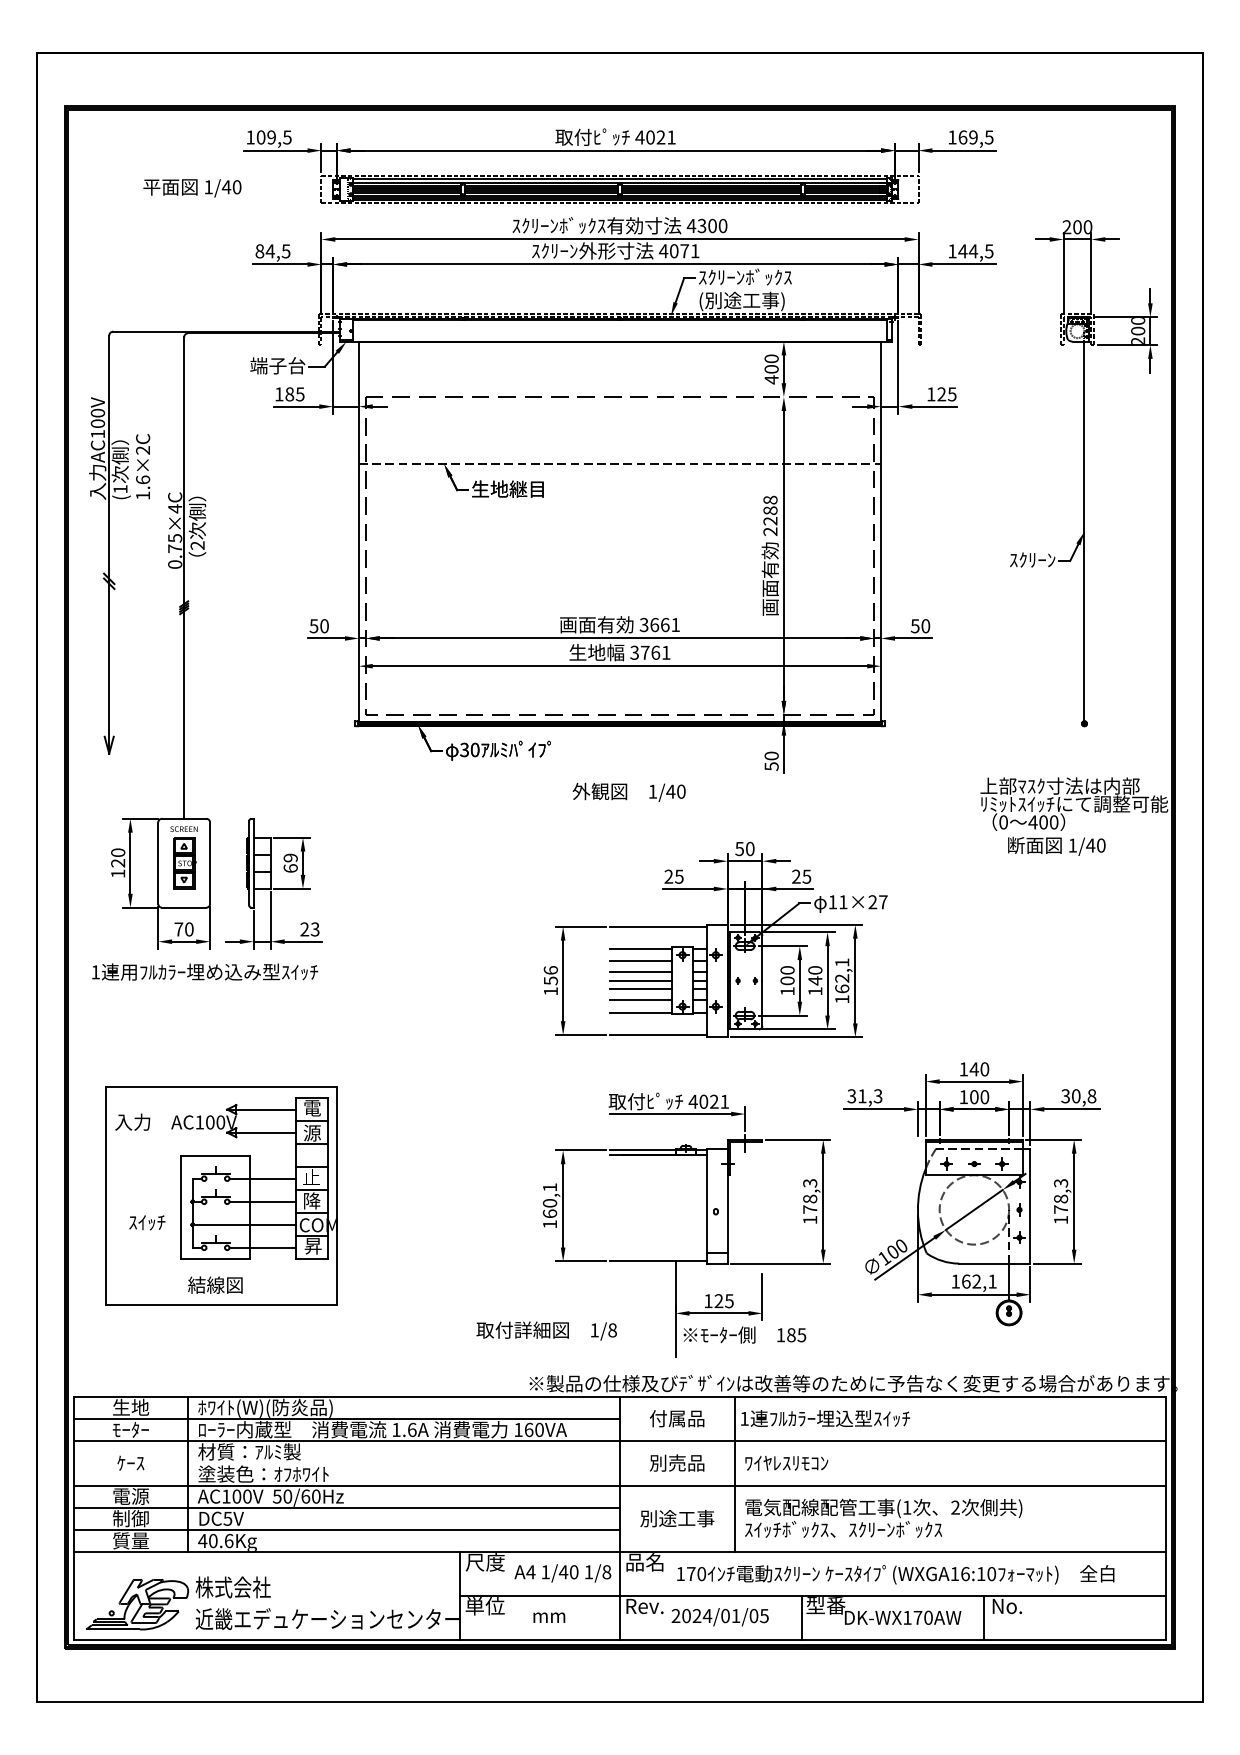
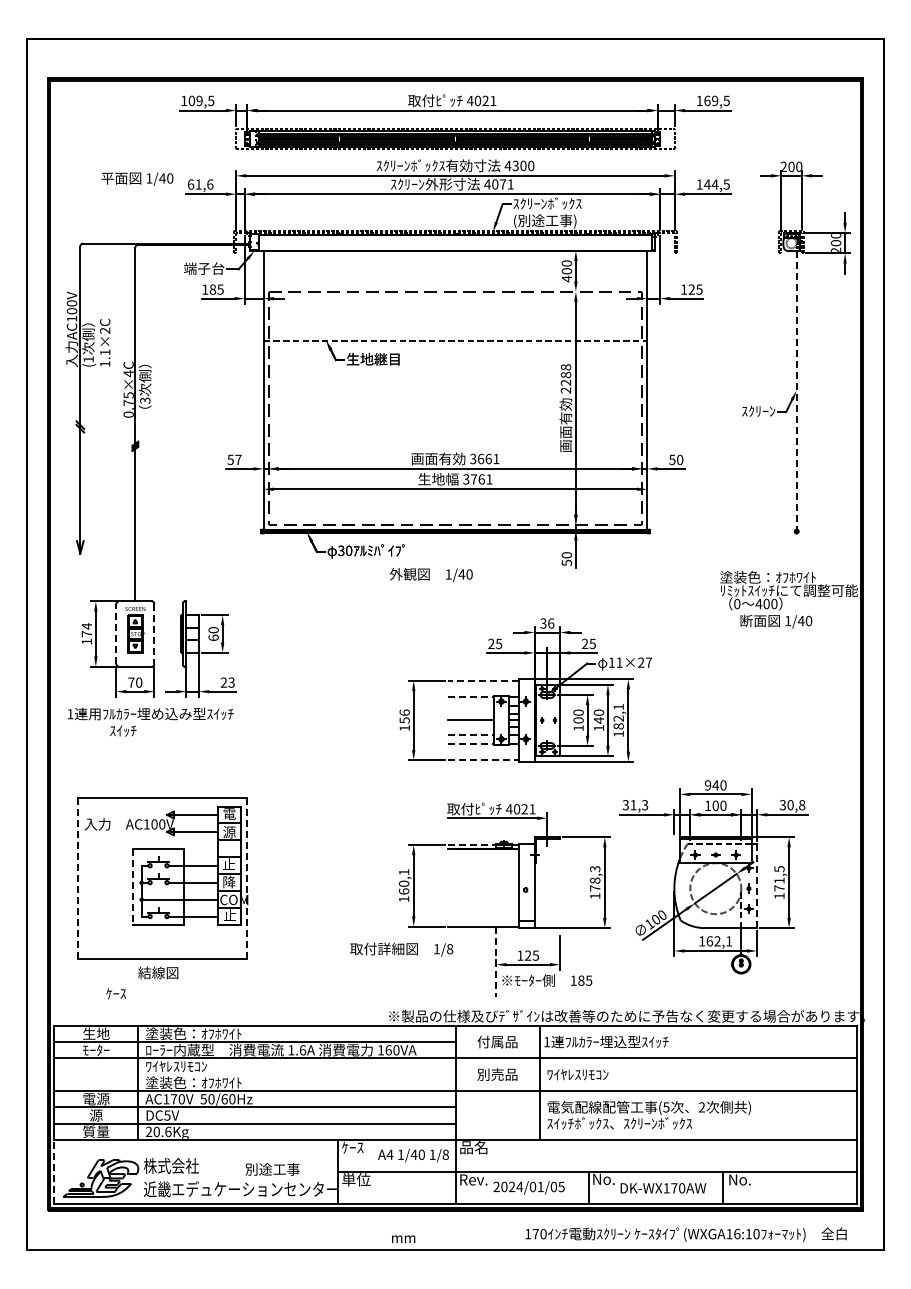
text: (192, 187) -> (137, 178), moved
text: (272, 251) -> (200, 184), 84,5 -> 61,6
text: (143, 479) -> (105, 352), 1.6×2C -> 1.1×2C
line: (1084, 531) -> (796, 390), solid -> dashed
text: (197, 545) -> (145, 400), 2 -> 3
text: (324, 625) -> (238, 459), 50 -> 57
text: (1059, 786) -> (778, 577), 上部ﾏｽｸ寸法は内部 -> 塗装色：ｵﾌﾎﾜｲﾄ
text: (629, 791) -> (431, 574), moved
text: (745, 848) -> (547, 623), 50 -> 36
text: (117, 857) -> (86, 629), 120 -> 174
text: (290, 858) -> (213, 630), 69 -> 60
line: (158, 863) -> (116, 634), solid -> dashed
line: (210, 863) -> (154, 634), solid -> dashed
line: (658, 926) -> (483, 680), solid -> dashed
line: (640, 948) -> (470, 696), solid -> dashed
line: (640, 961) -> (470, 706), removed
line: (640, 972) -> (470, 714), removed
line: (640, 989) -> (470, 726), removed
text: (841, 989) -> (618, 726), 162,1 -> 182,1
line: (640, 1000) -> (470, 734), solid -> dashed
line: (640, 1012) -> (470, 743), solid -> dashed
line: (658, 1035) -> (483, 760), solid -> dashed
text: (963, 1069) -> (707, 785), 140 -> 940
line: (643, 1149) -> (472, 844), solid -> dashed
text: (1061, 1190) -> (779, 874), 178,3 -> 171,5
line: (106, 1194) -> (78, 877), solid -> dashed
line: (336, 1196) -> (247, 878), solid -> dashed
line: (1031, 1206) -> (757, 886), solid -> dashed
line: (181, 1208) -> (133, 887), solid -> dashed
text: (147, 1221) -> (123, 730), moved
text: (313, 1246) -> (230, 915), 昇 -> 止
text: (215, 1284) -> (158, 972), moved
line: (675, 1310) -> (496, 962), solid -> dashed
text: (546, 1330) -> (401, 949), moved
text: (264, 1407) -> (194, 1033), ﾎﾜｲﾄ(W)(防炎品) -> 塗装色：ｵﾌﾎﾜｲﾄ
text: (248, 1452) -> (182, 1066), 材質：ｱﾙﾐ製 -> ﾜｲﾔﾚｽﾘﾓｺﾝ
text: (129, 1462) -> (115, 993), moved
text: (237, 1496) -> (174, 1099), AC100V -> AC170V
text: (907, 1507) -> (666, 1107), (1 -> (5
text: (131, 1518) -> (96, 1115), 制御 -> 源
text: (677, 1518) -> (272, 1169), moved
text: (202, 1540) -> (148, 1131), 40.6Kg -> 20.6Kg
text: (485, 1562) -> (356, 1147), 尺度 -> ｹｰｽ
text: (895, 1574) -> (685, 1234), moved
line: (74, 1594) -> (54, 1171), solid -> dashed
text: (825, 1605) -> (606, 1179), 型番 -> No.
text: (549, 1616) -> (403, 1238), moved

